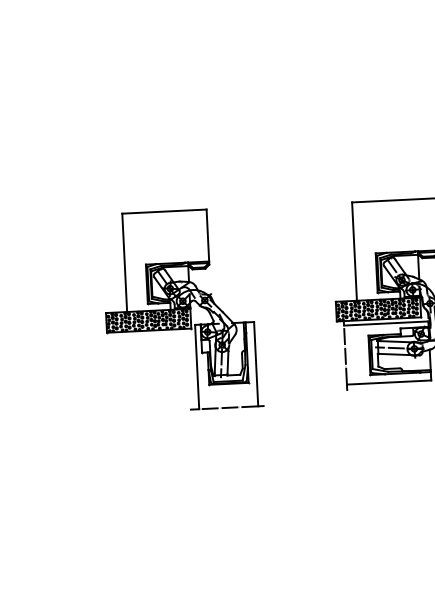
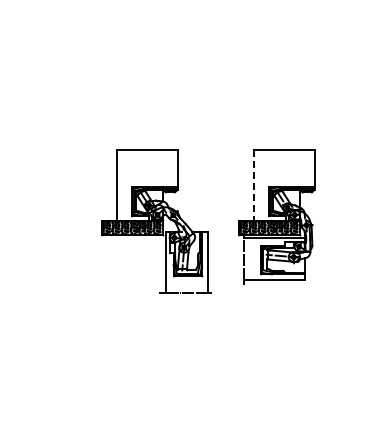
line: (354, 251) -> (254, 185), solid -> dashed
part: (181, 310) -> (156, 221), moved

